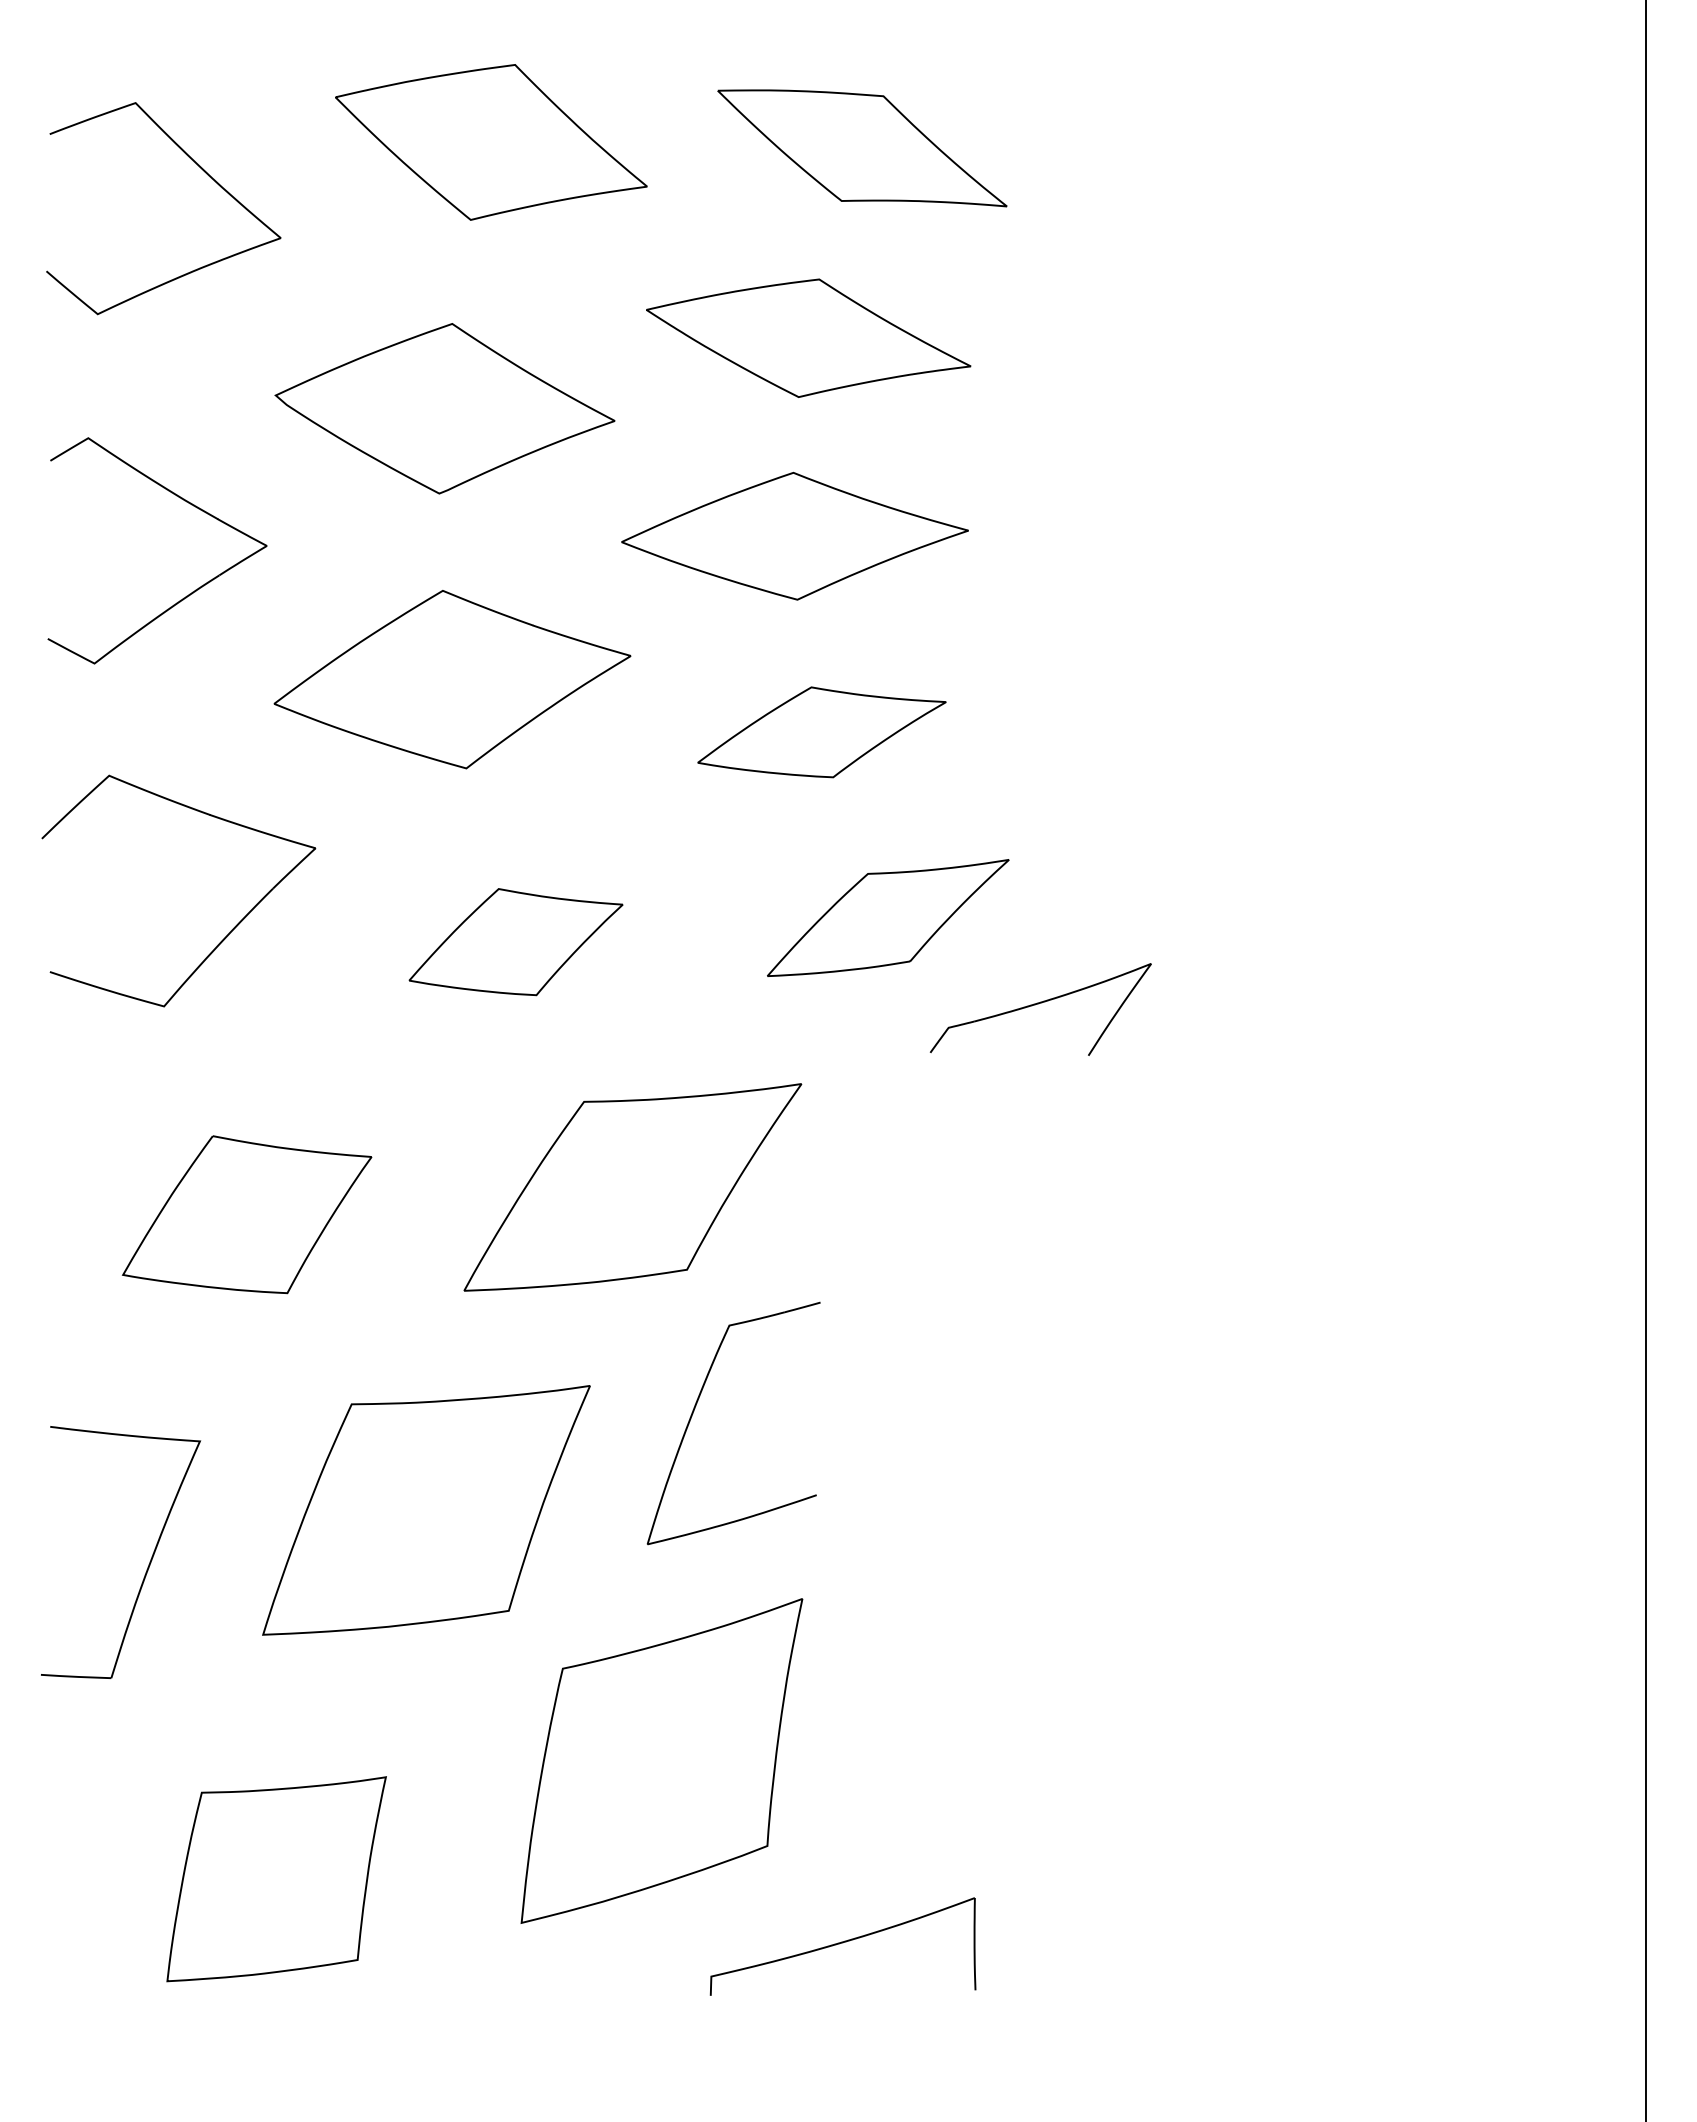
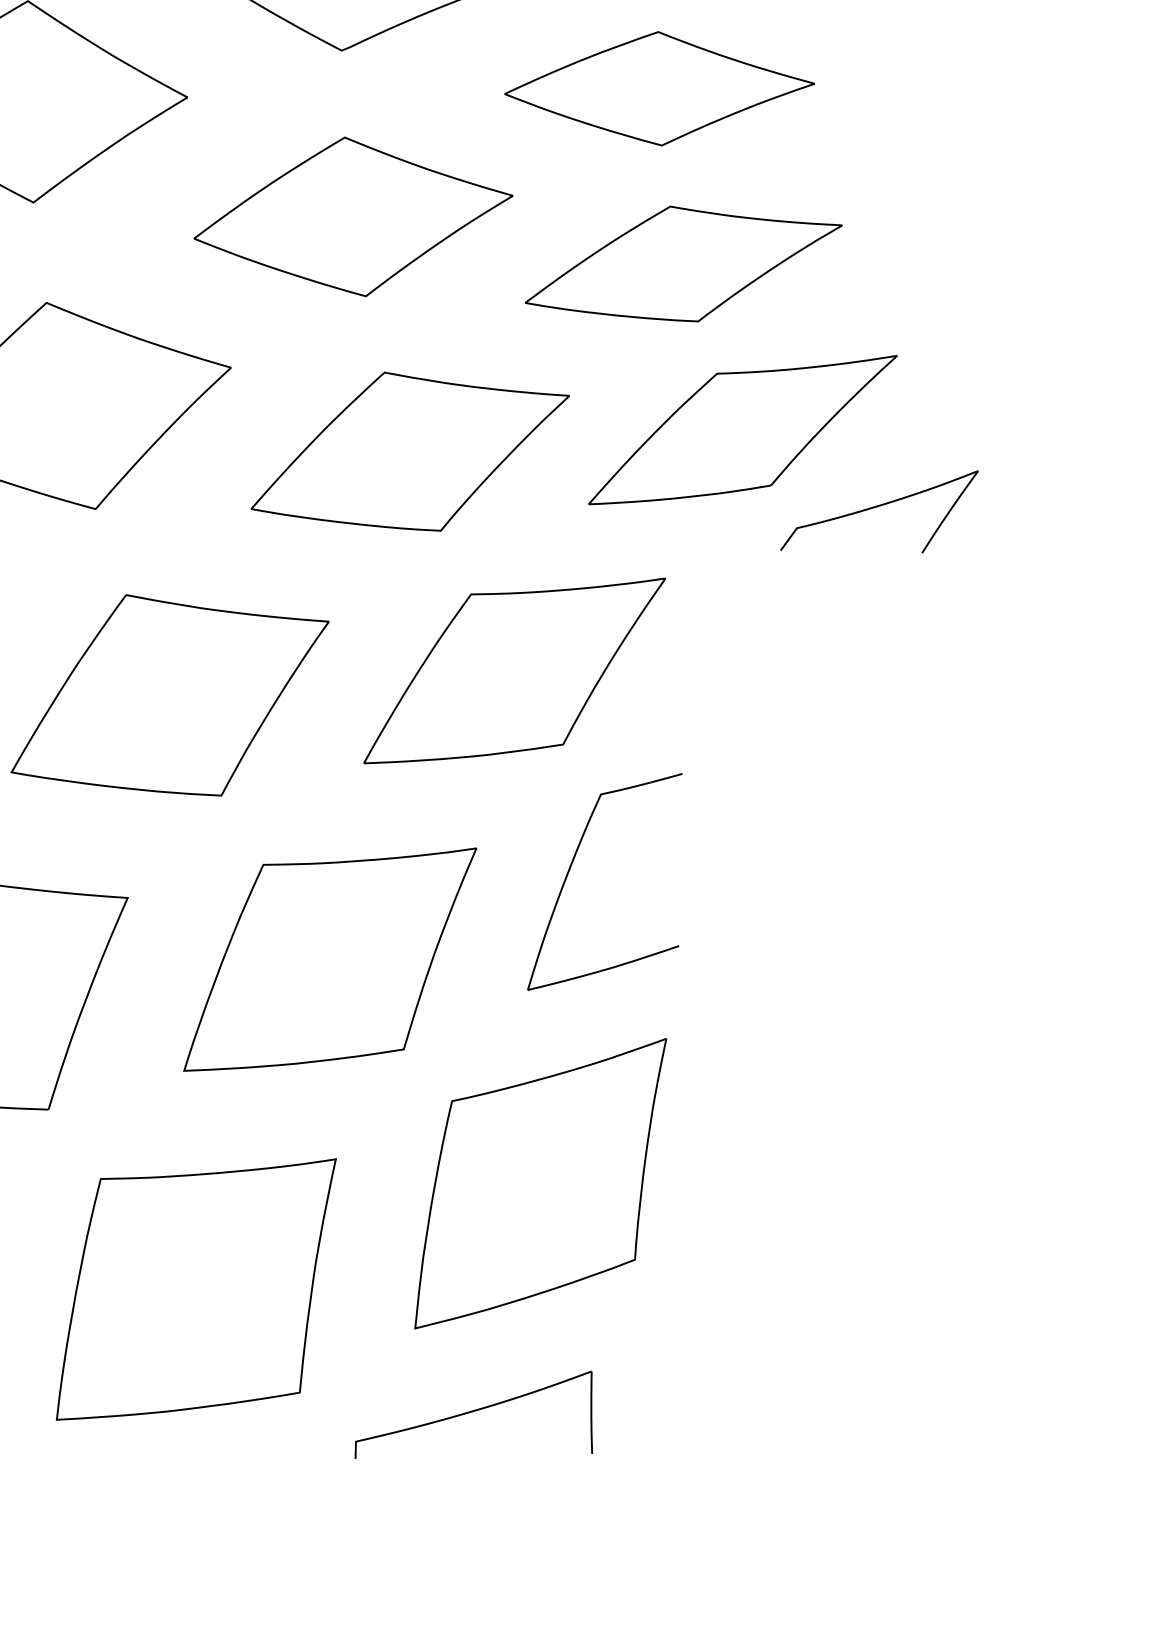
part: (821, 732) -> (683, 264), size x1.43
part: (888, 917) -> (743, 429), size x1.43
part: (515, 941) -> (409, 451), size x1.67
part: (246, 1214) -> (169, 695), size x1.43
part: (276, 1878) -> (196, 1288), size x1.43
part: (842, 1946) -> (473, 1414), moved

